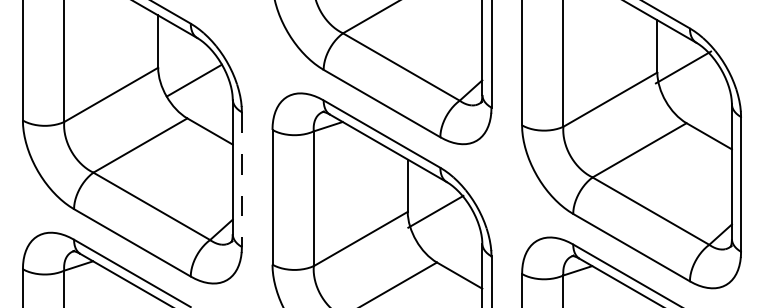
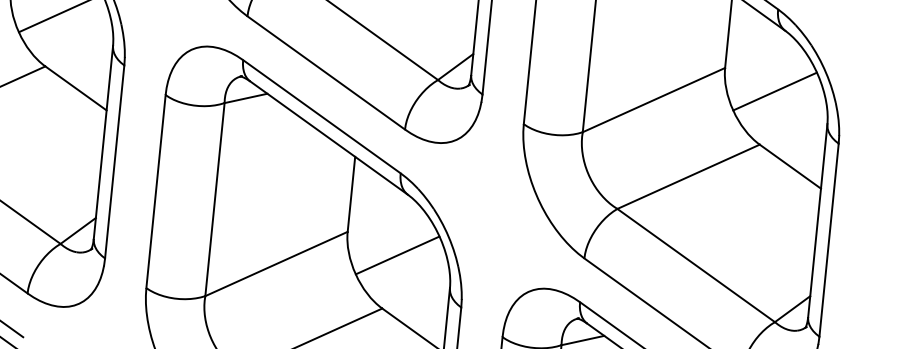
line: (683, 67) -> (775, 91), moved
line: (241, 180) -> (114, 163), dashed -> solid
line: (435, 211) -> (397, 255), moved

